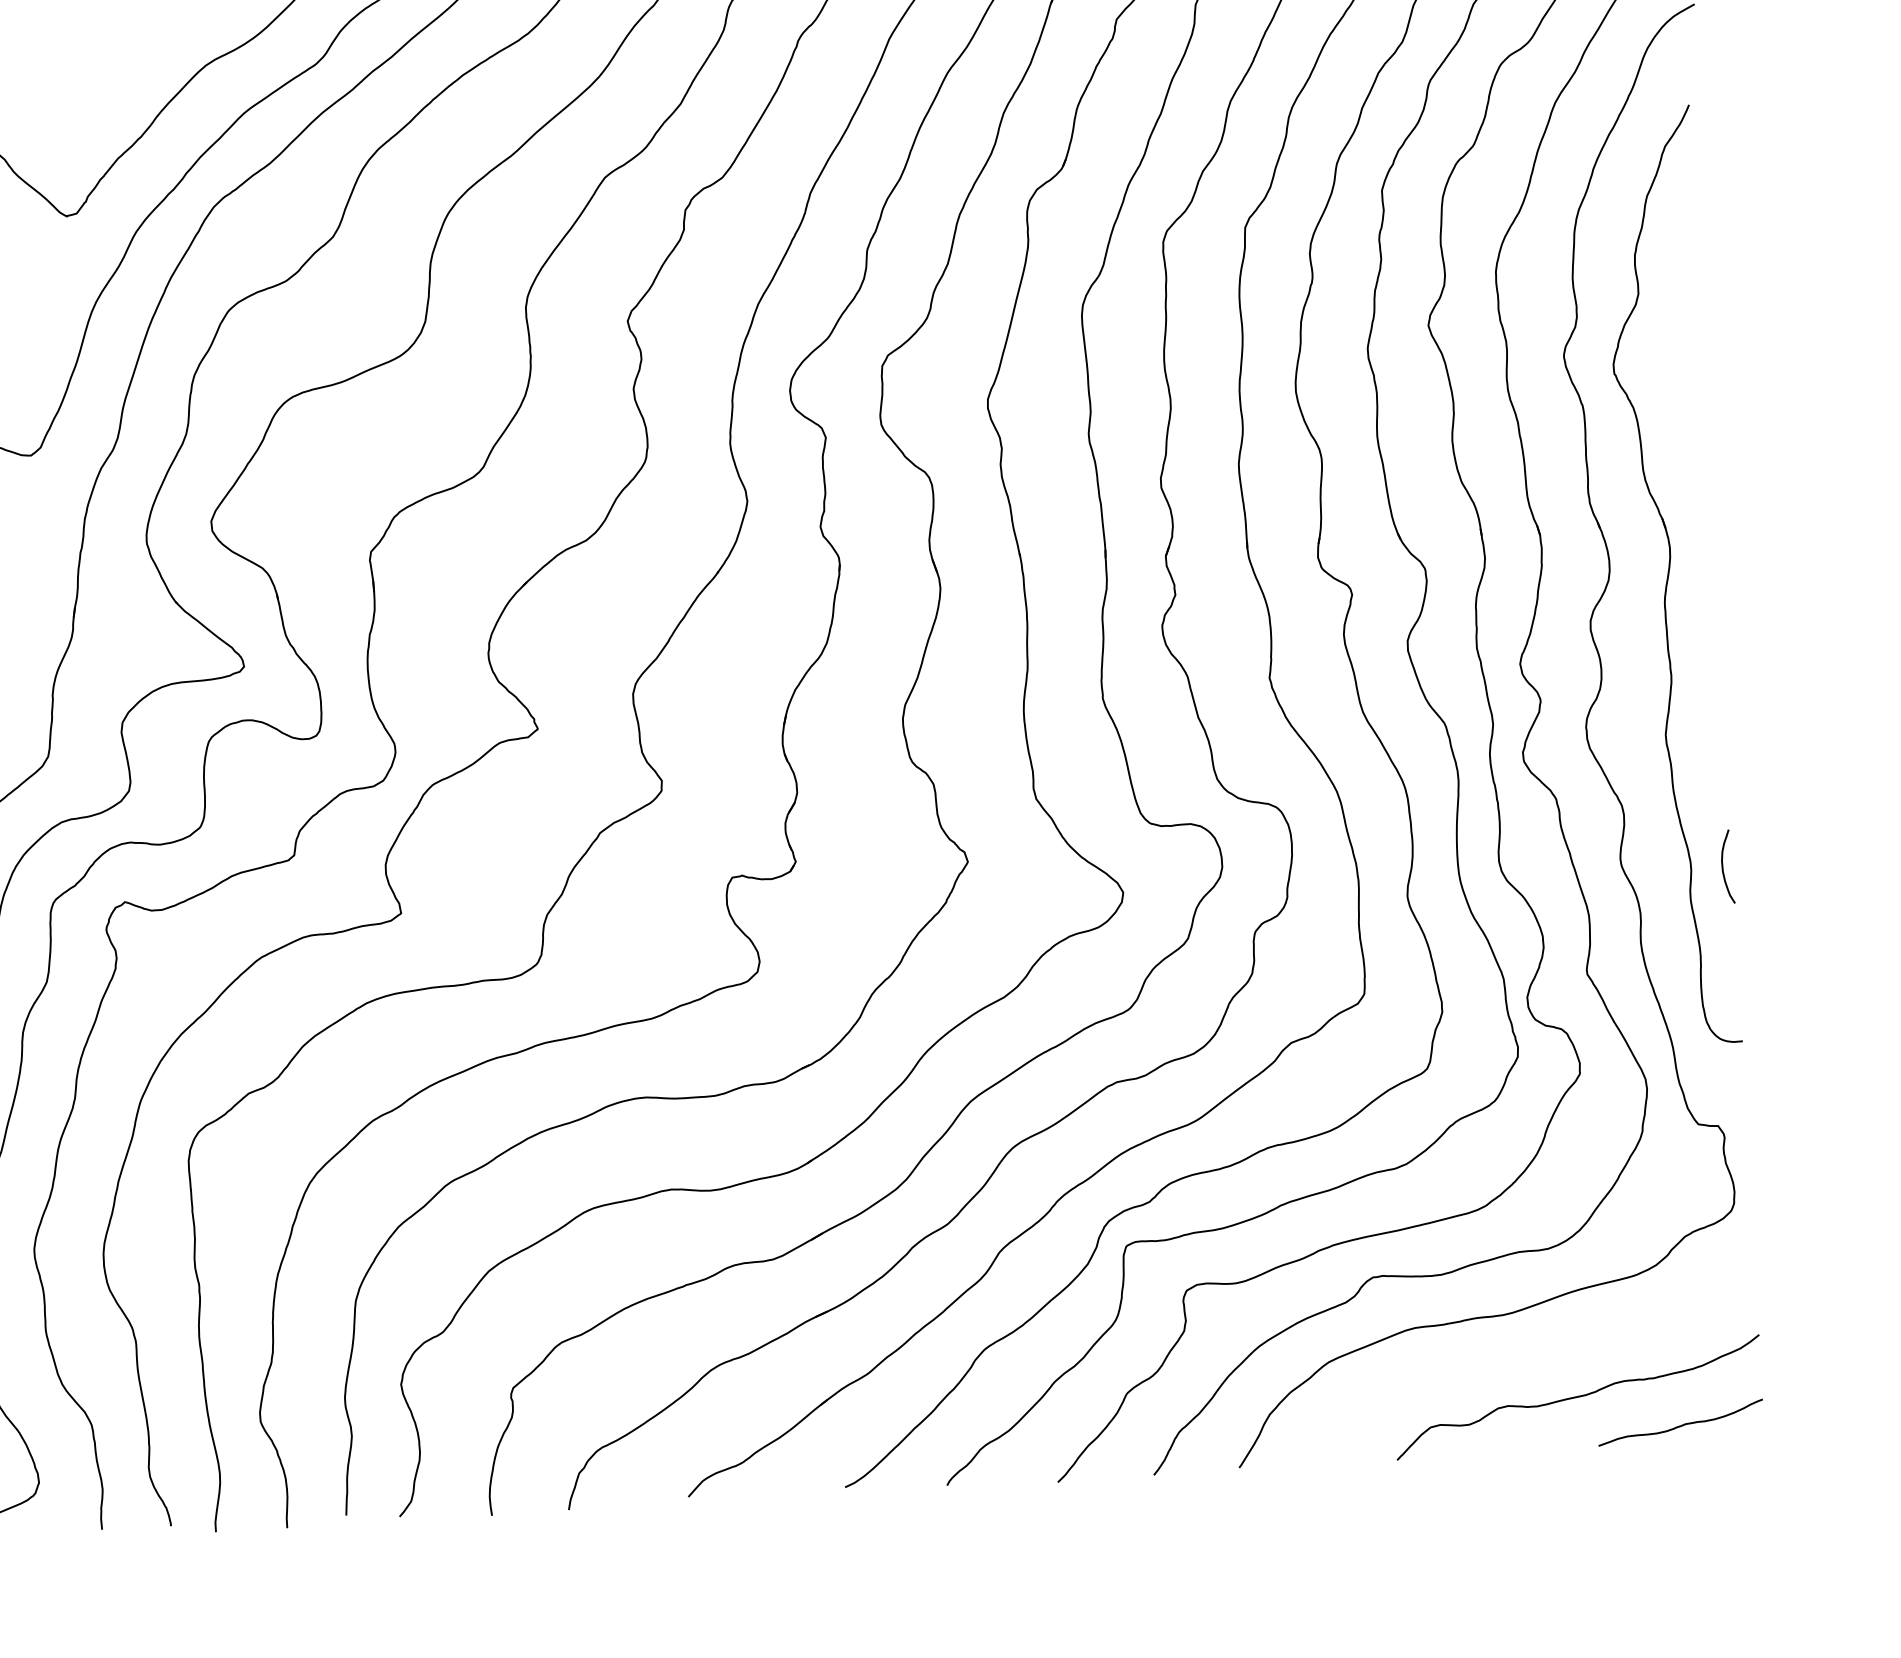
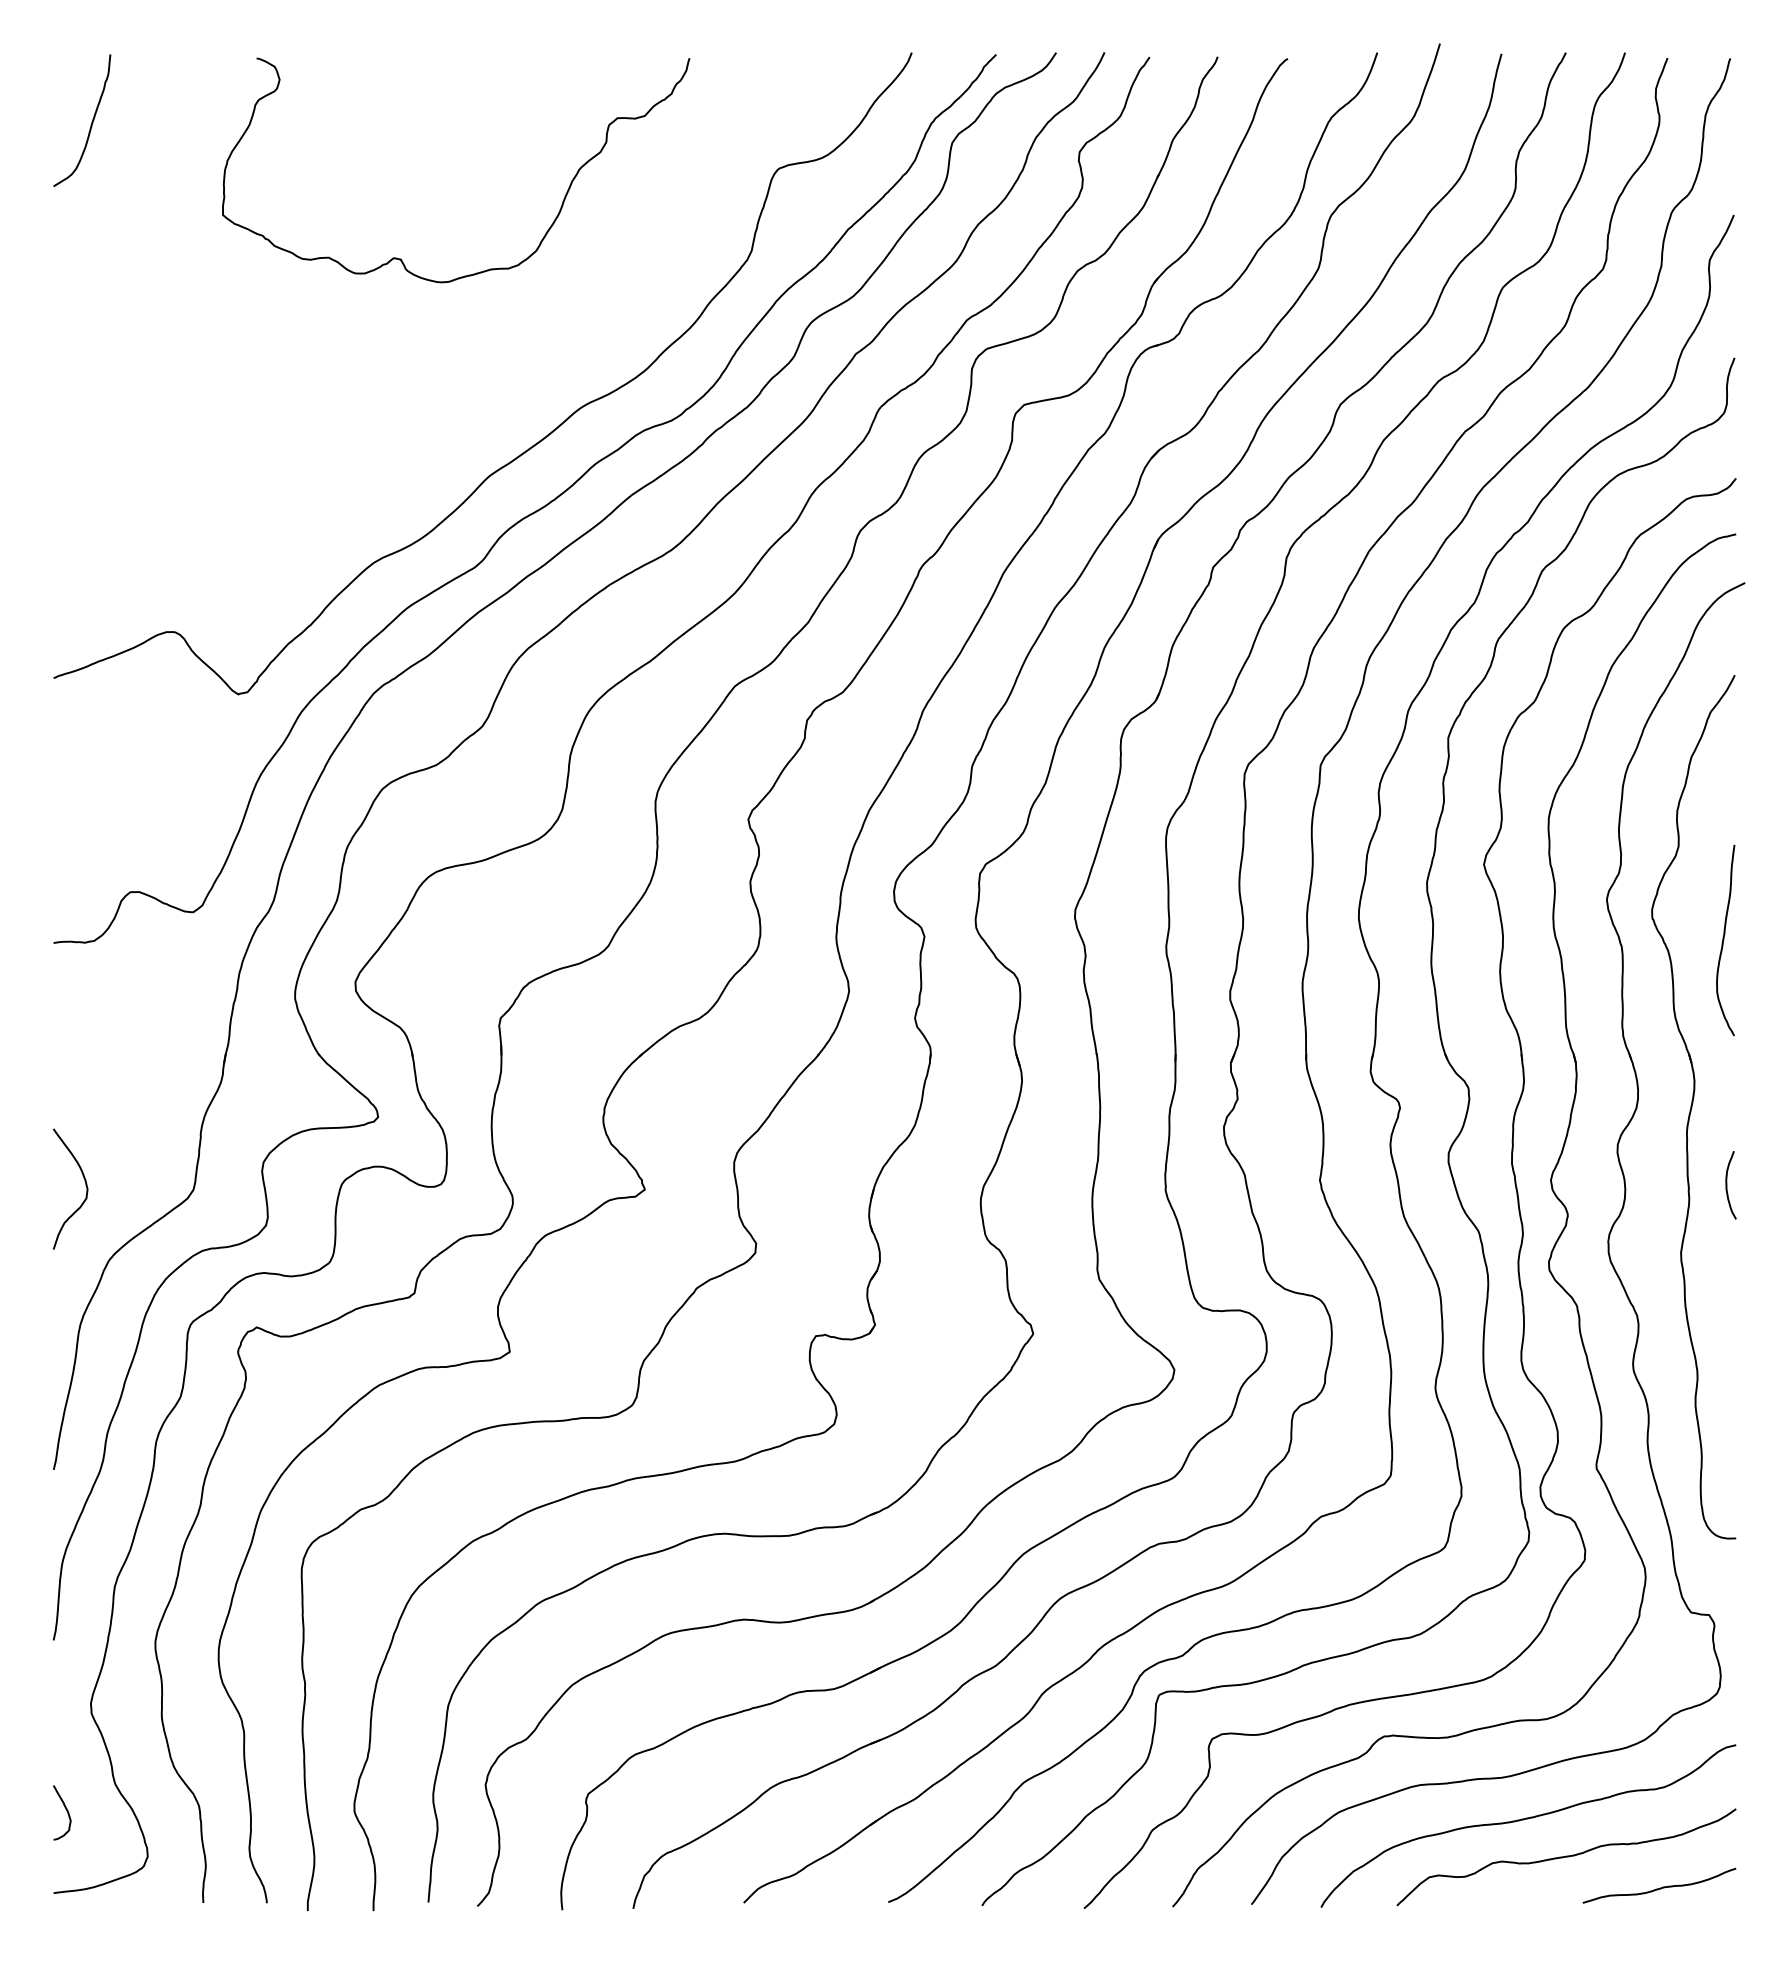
curve: (1693, 393) -> (1724, 940), added
curve: (1723, 867) -> (1727, 1185), moved
curve: (1534, 1358) -> (1528, 1819), added

